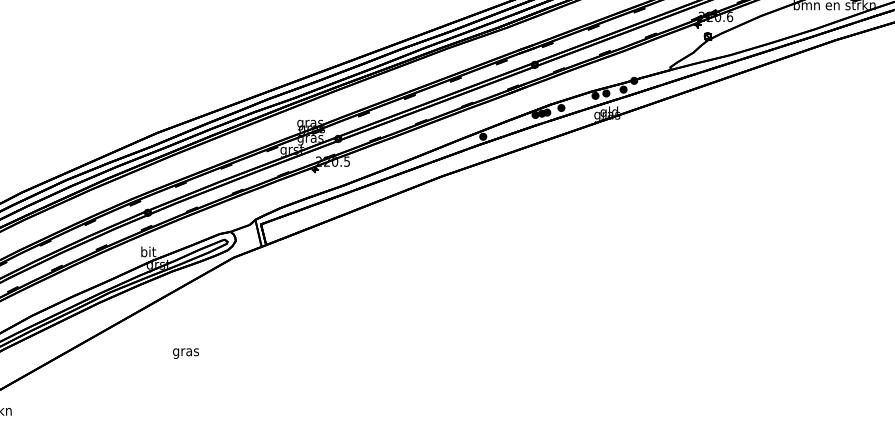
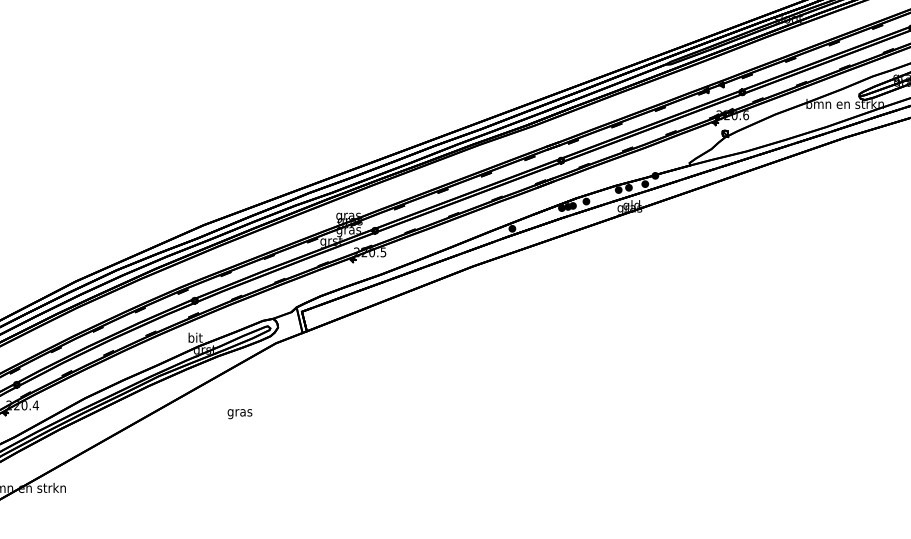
text: (185, 354) -> (239, 414), moved

